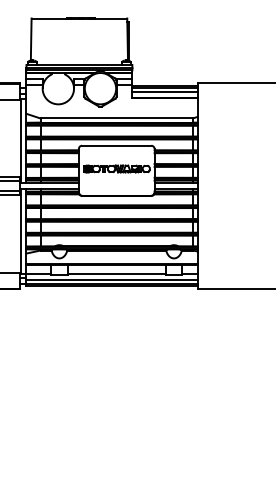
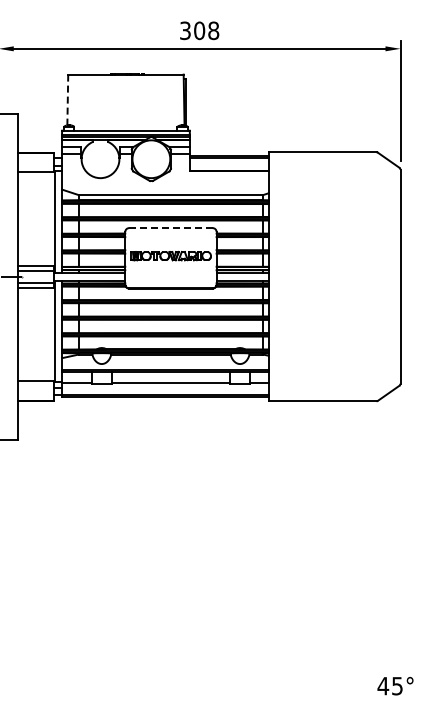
line: (30, 39) -> (67, 100), solid -> dashed
line: (164, 92) -> (228, 163), removed
line: (116, 146) -> (170, 228), solid -> dashed
line: (112, 280) -> (165, 390), removed

